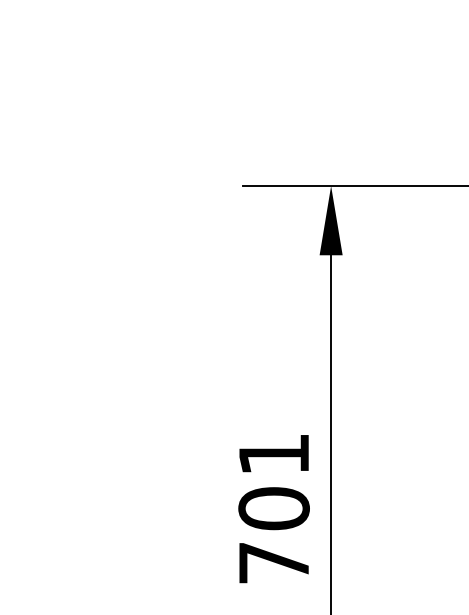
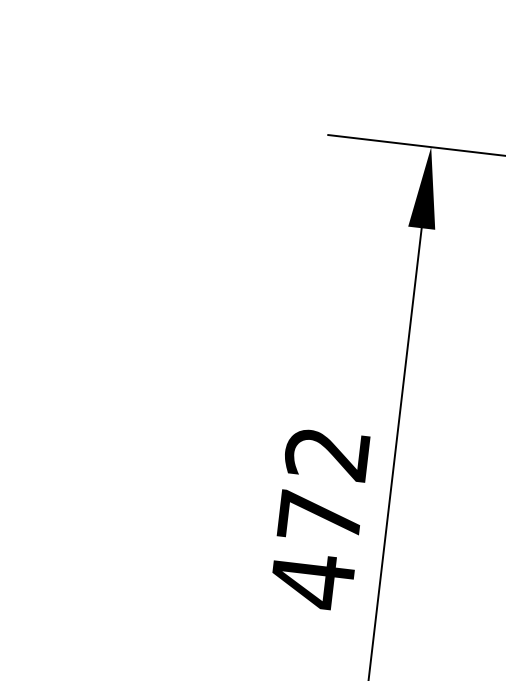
text: (273, 510) -> (319, 519), 701 -> 472

